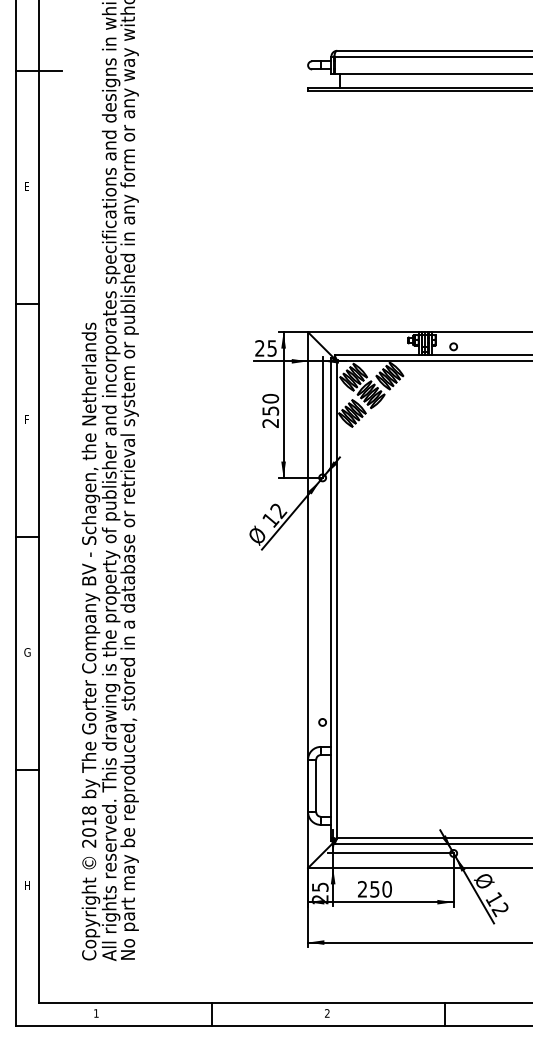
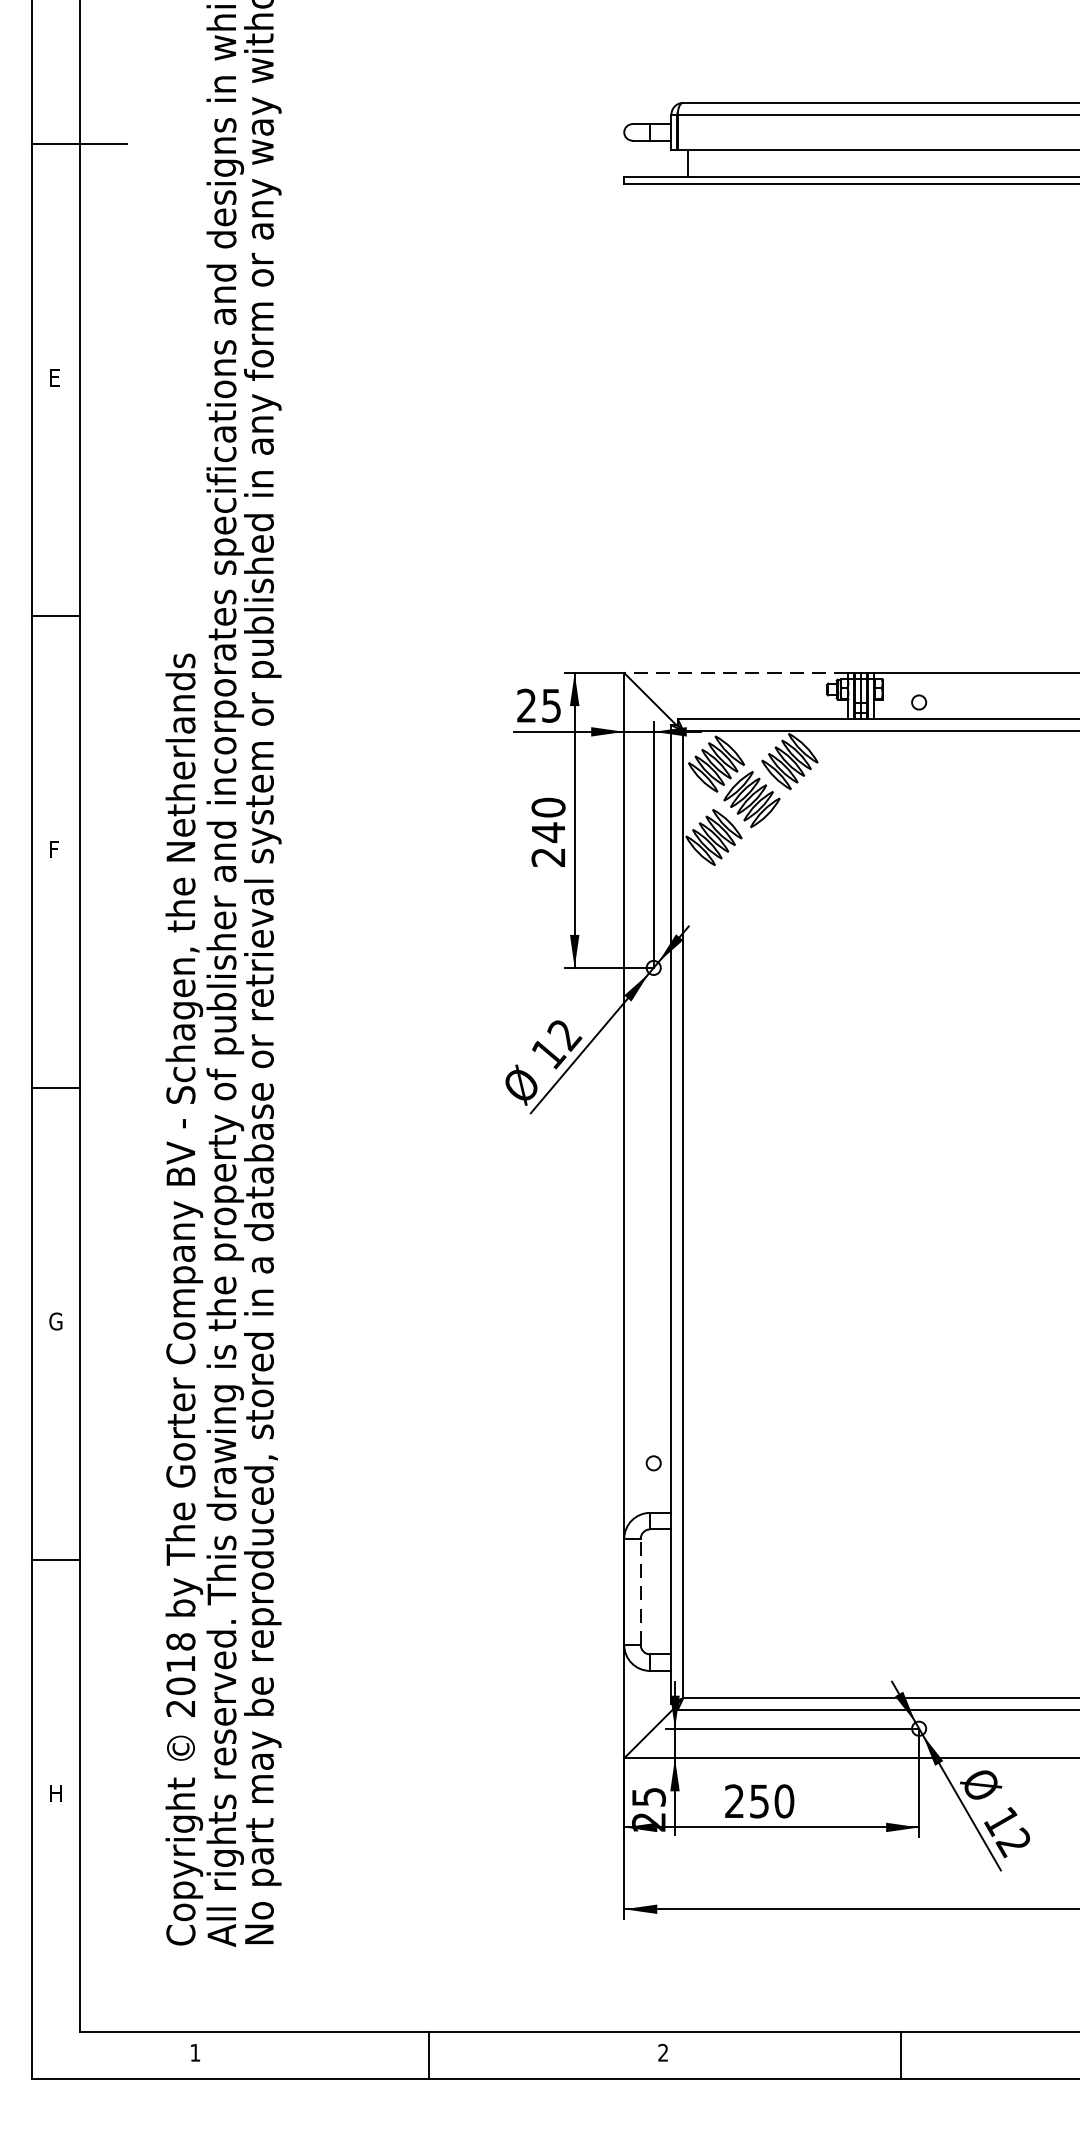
line: (362, 332) -> (734, 673), solid -> dashed
text: (270, 411) -> (548, 833), 250 -> 240
line: (316, 785) -> (641, 1591), solid -> dashed

